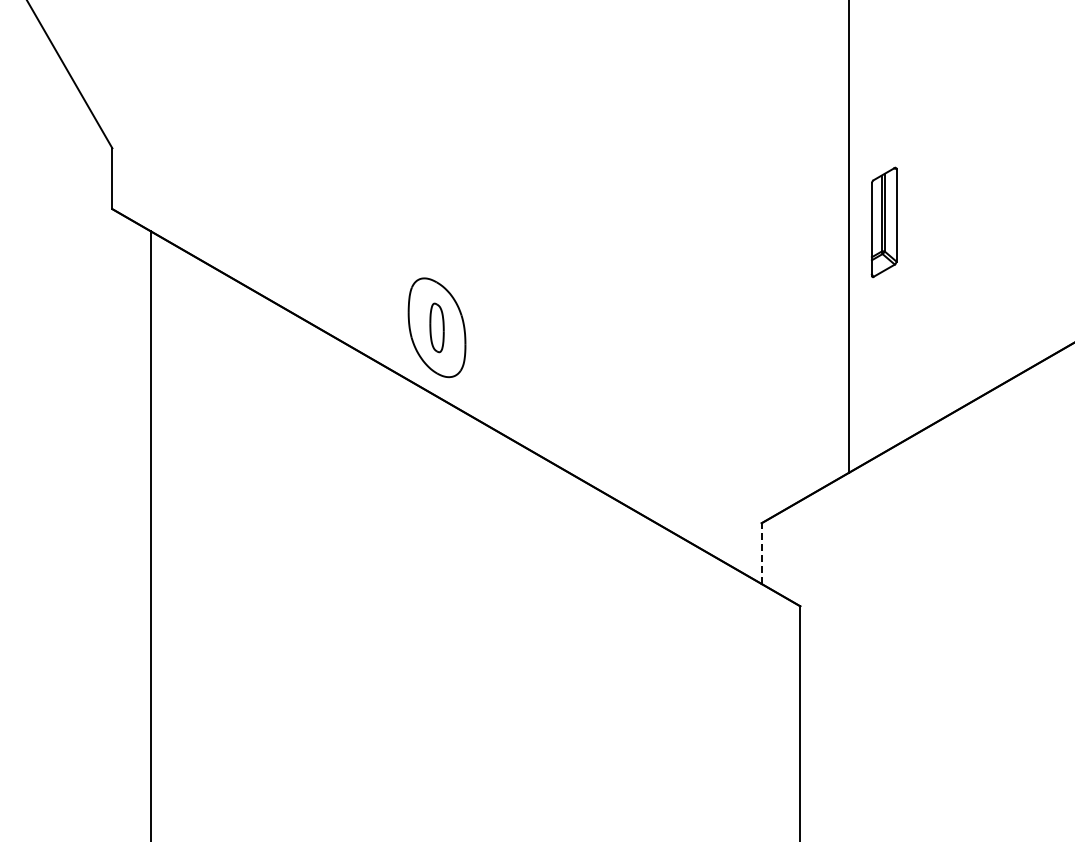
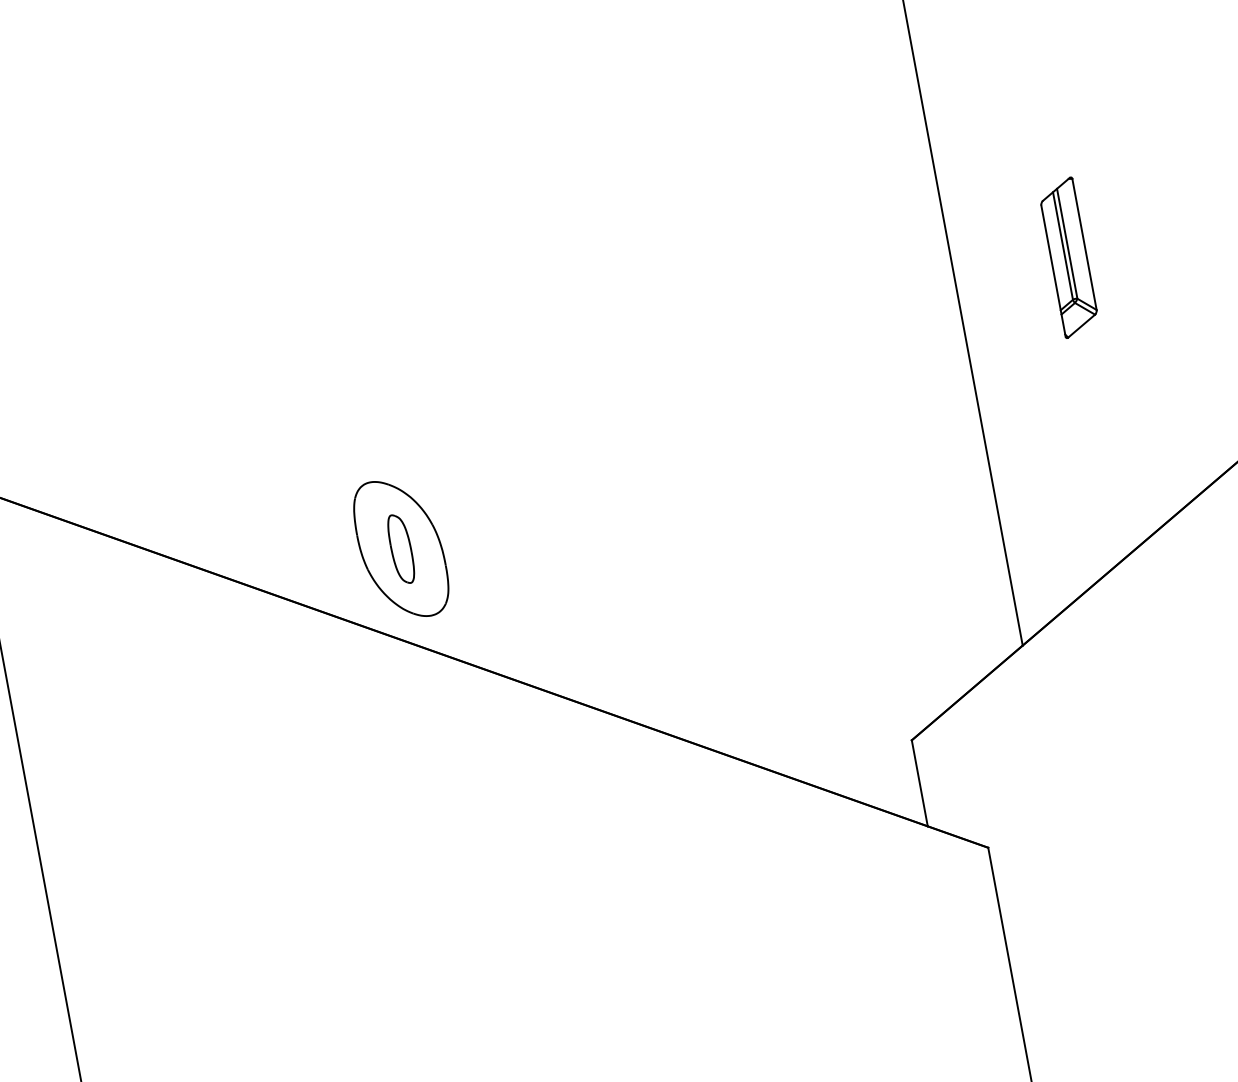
part: (883, 222) -> (1068, 258), moved
line: (761, 553) -> (919, 783), dashed -> solid

